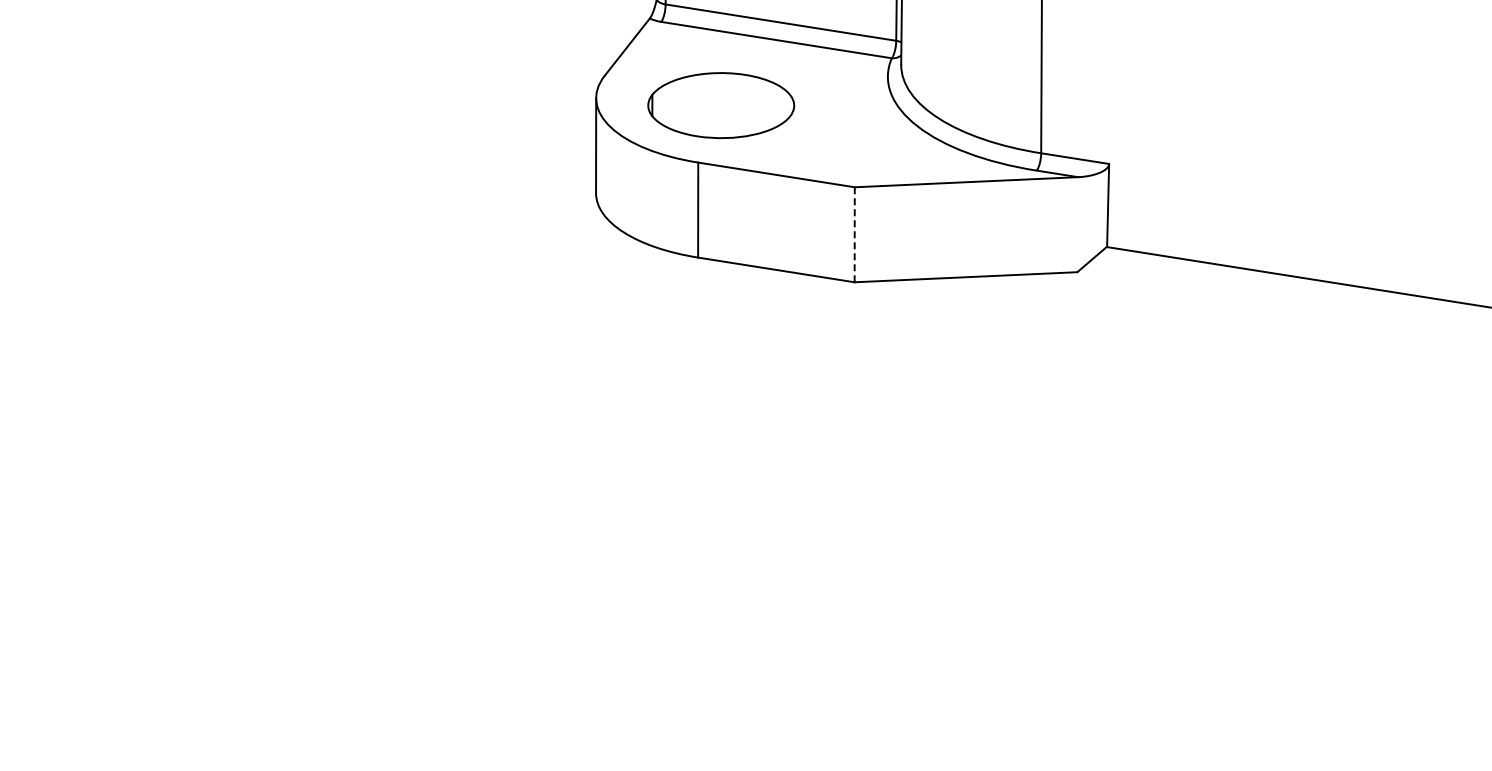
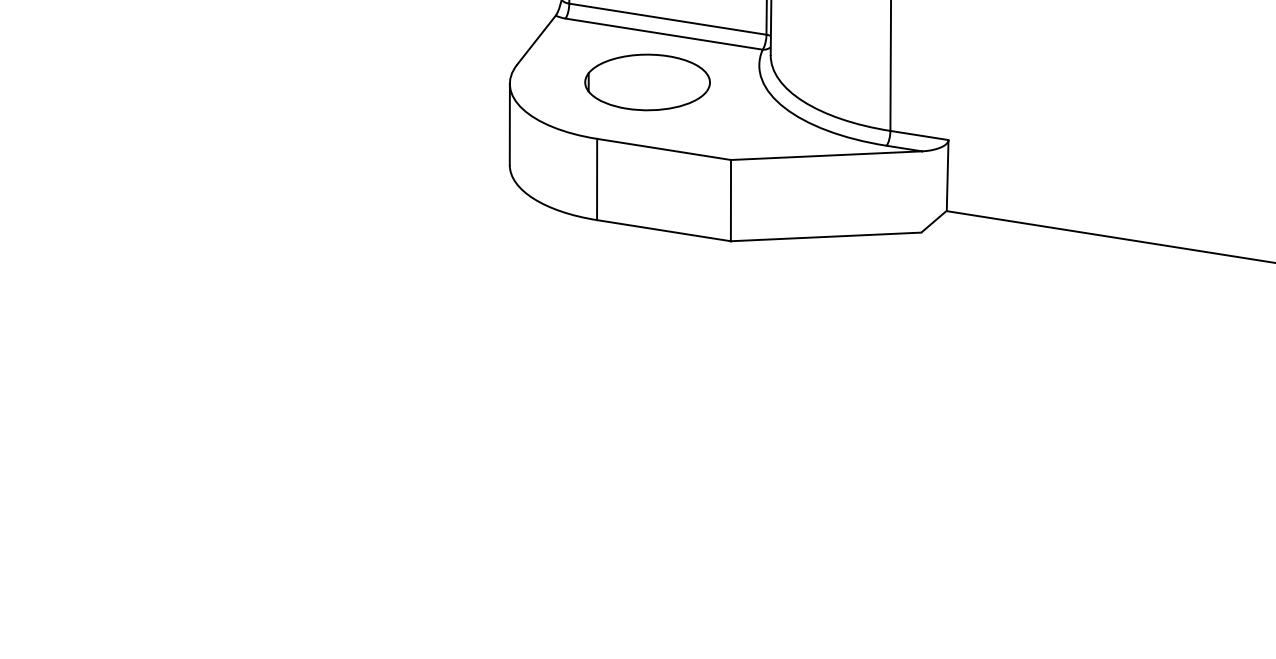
part: (721, 105) -> (647, 82), moved
line: (854, 234) -> (730, 200), dashed -> solid

